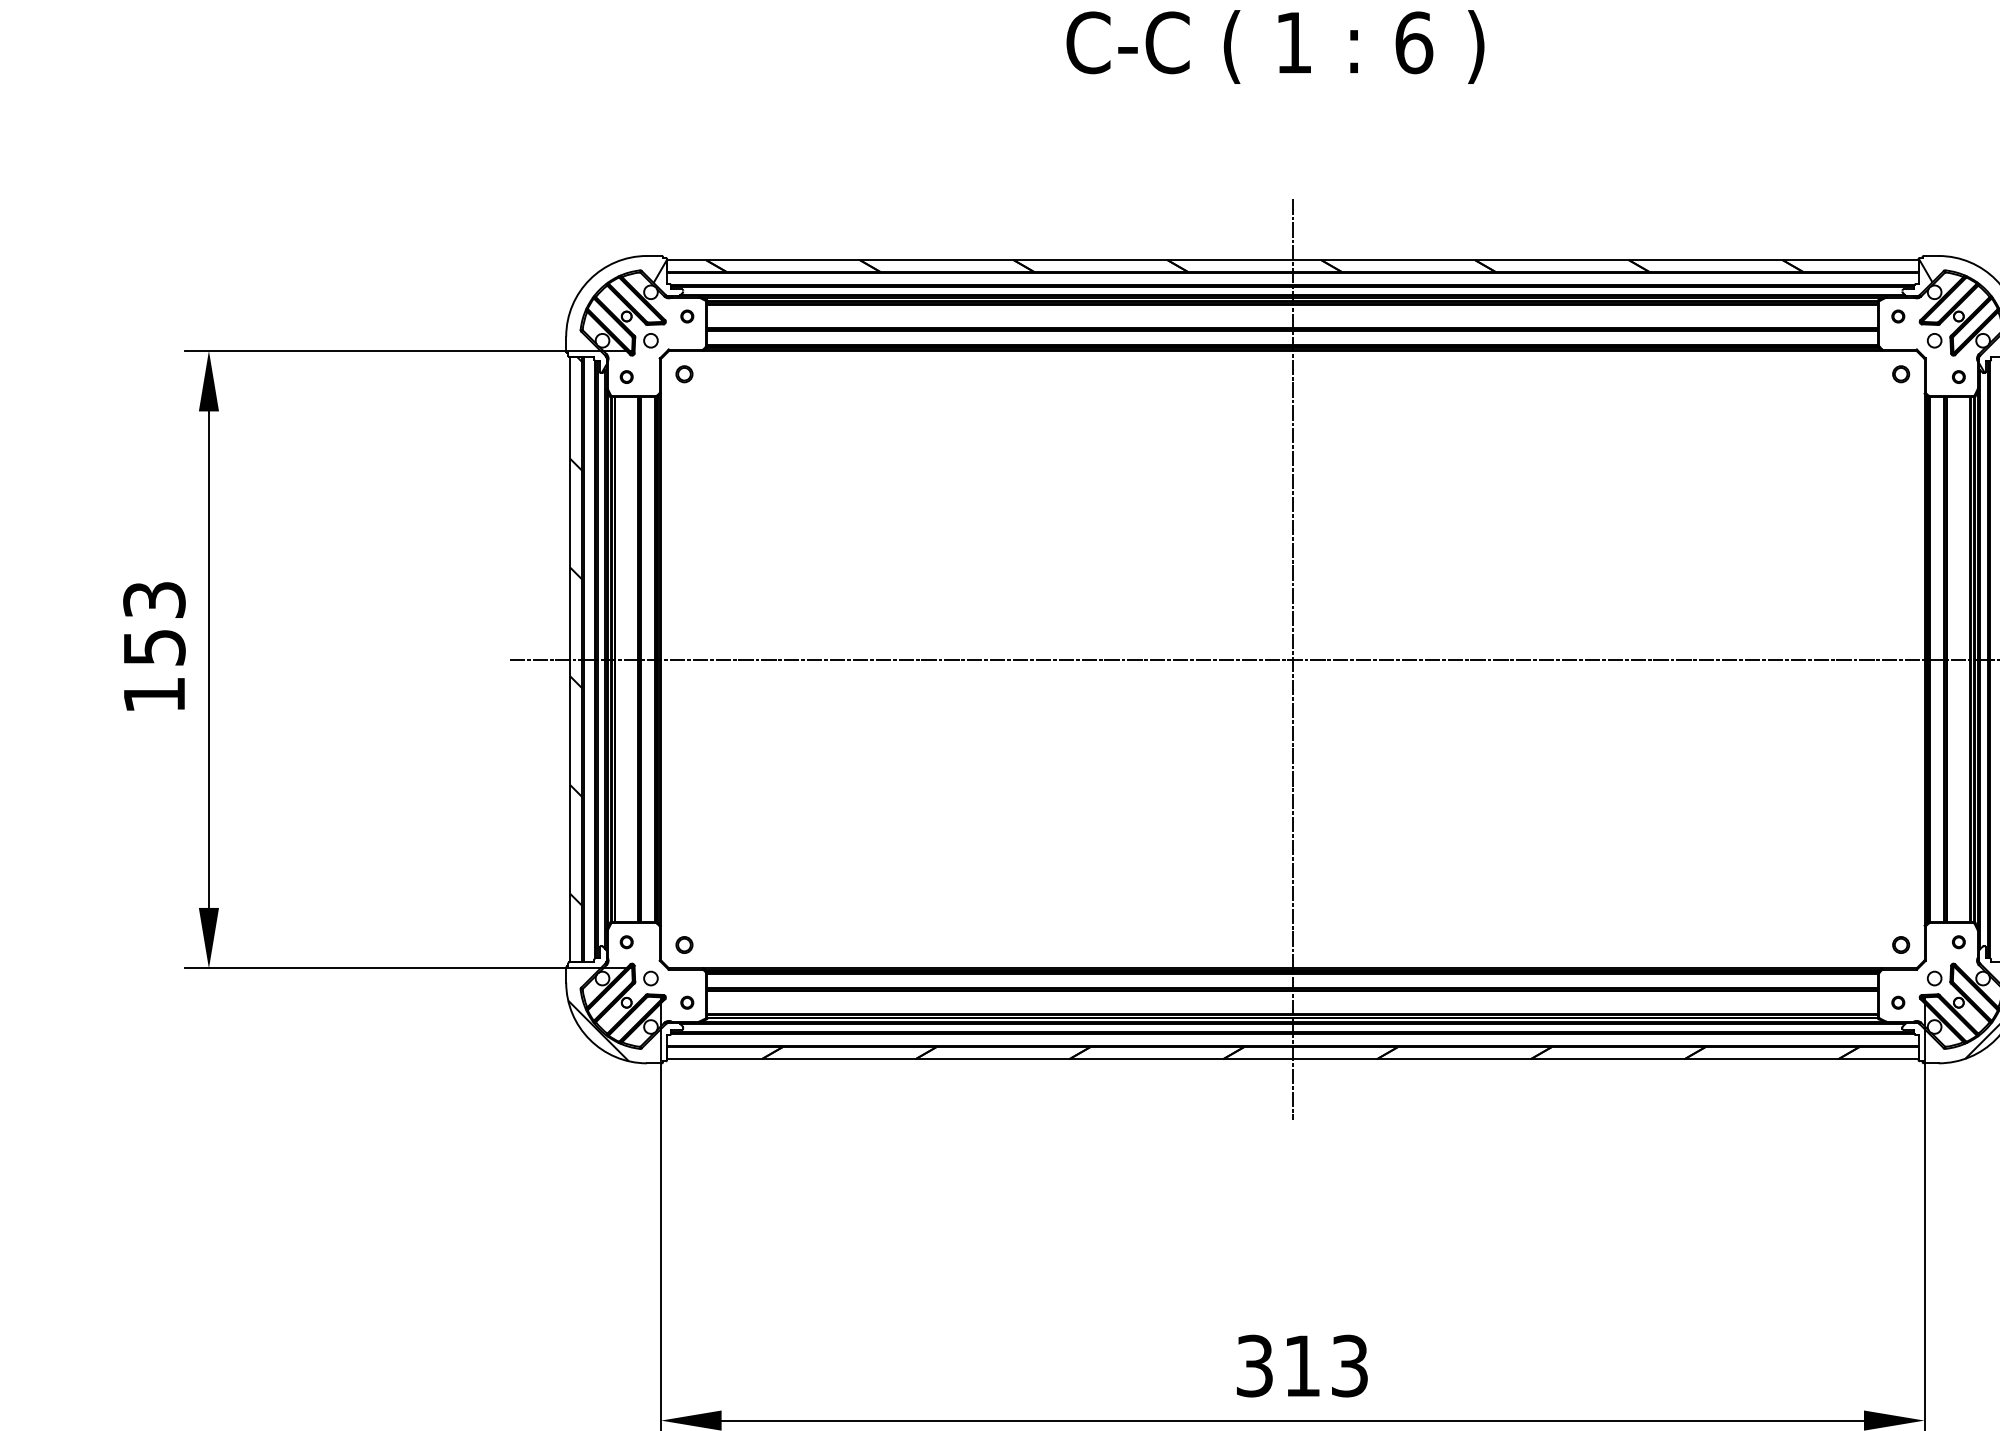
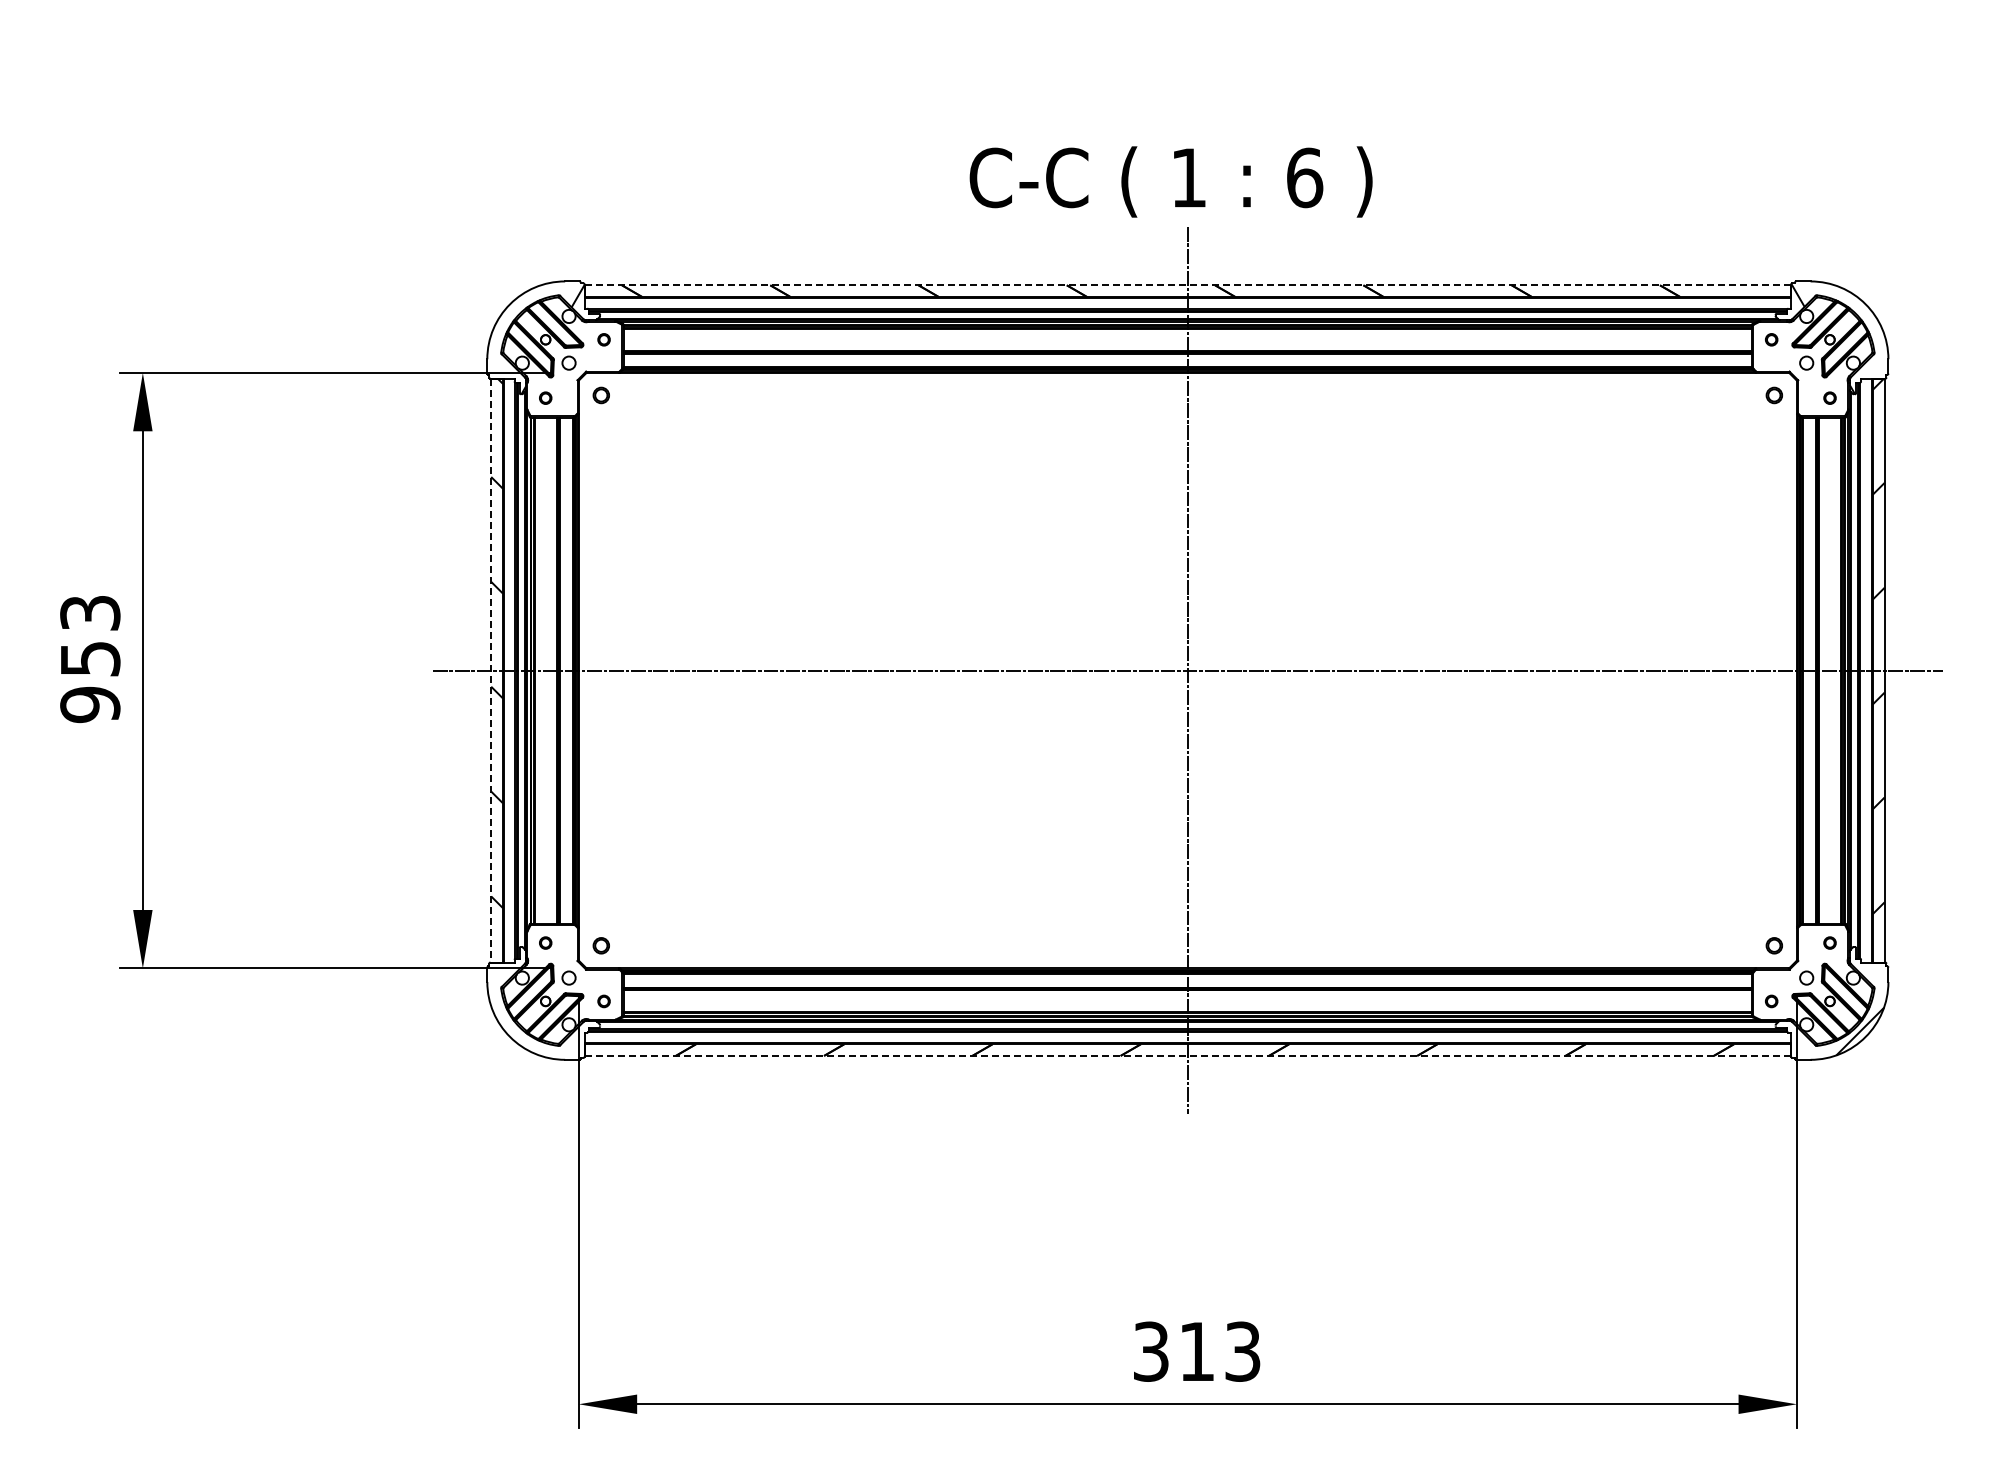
text: (1274, 46) -> (1170, 181), moved
line: (1292, 260) -> (1187, 285), solid -> dashed
line: (570, 659) -> (491, 670), solid -> dashed
text: (154, 694) -> (90, 704), 153 -> 953
hatch: (598, 1030) -> (518, 1028), removed
line: (1293, 1058) -> (1188, 1055), solid -> dashed

